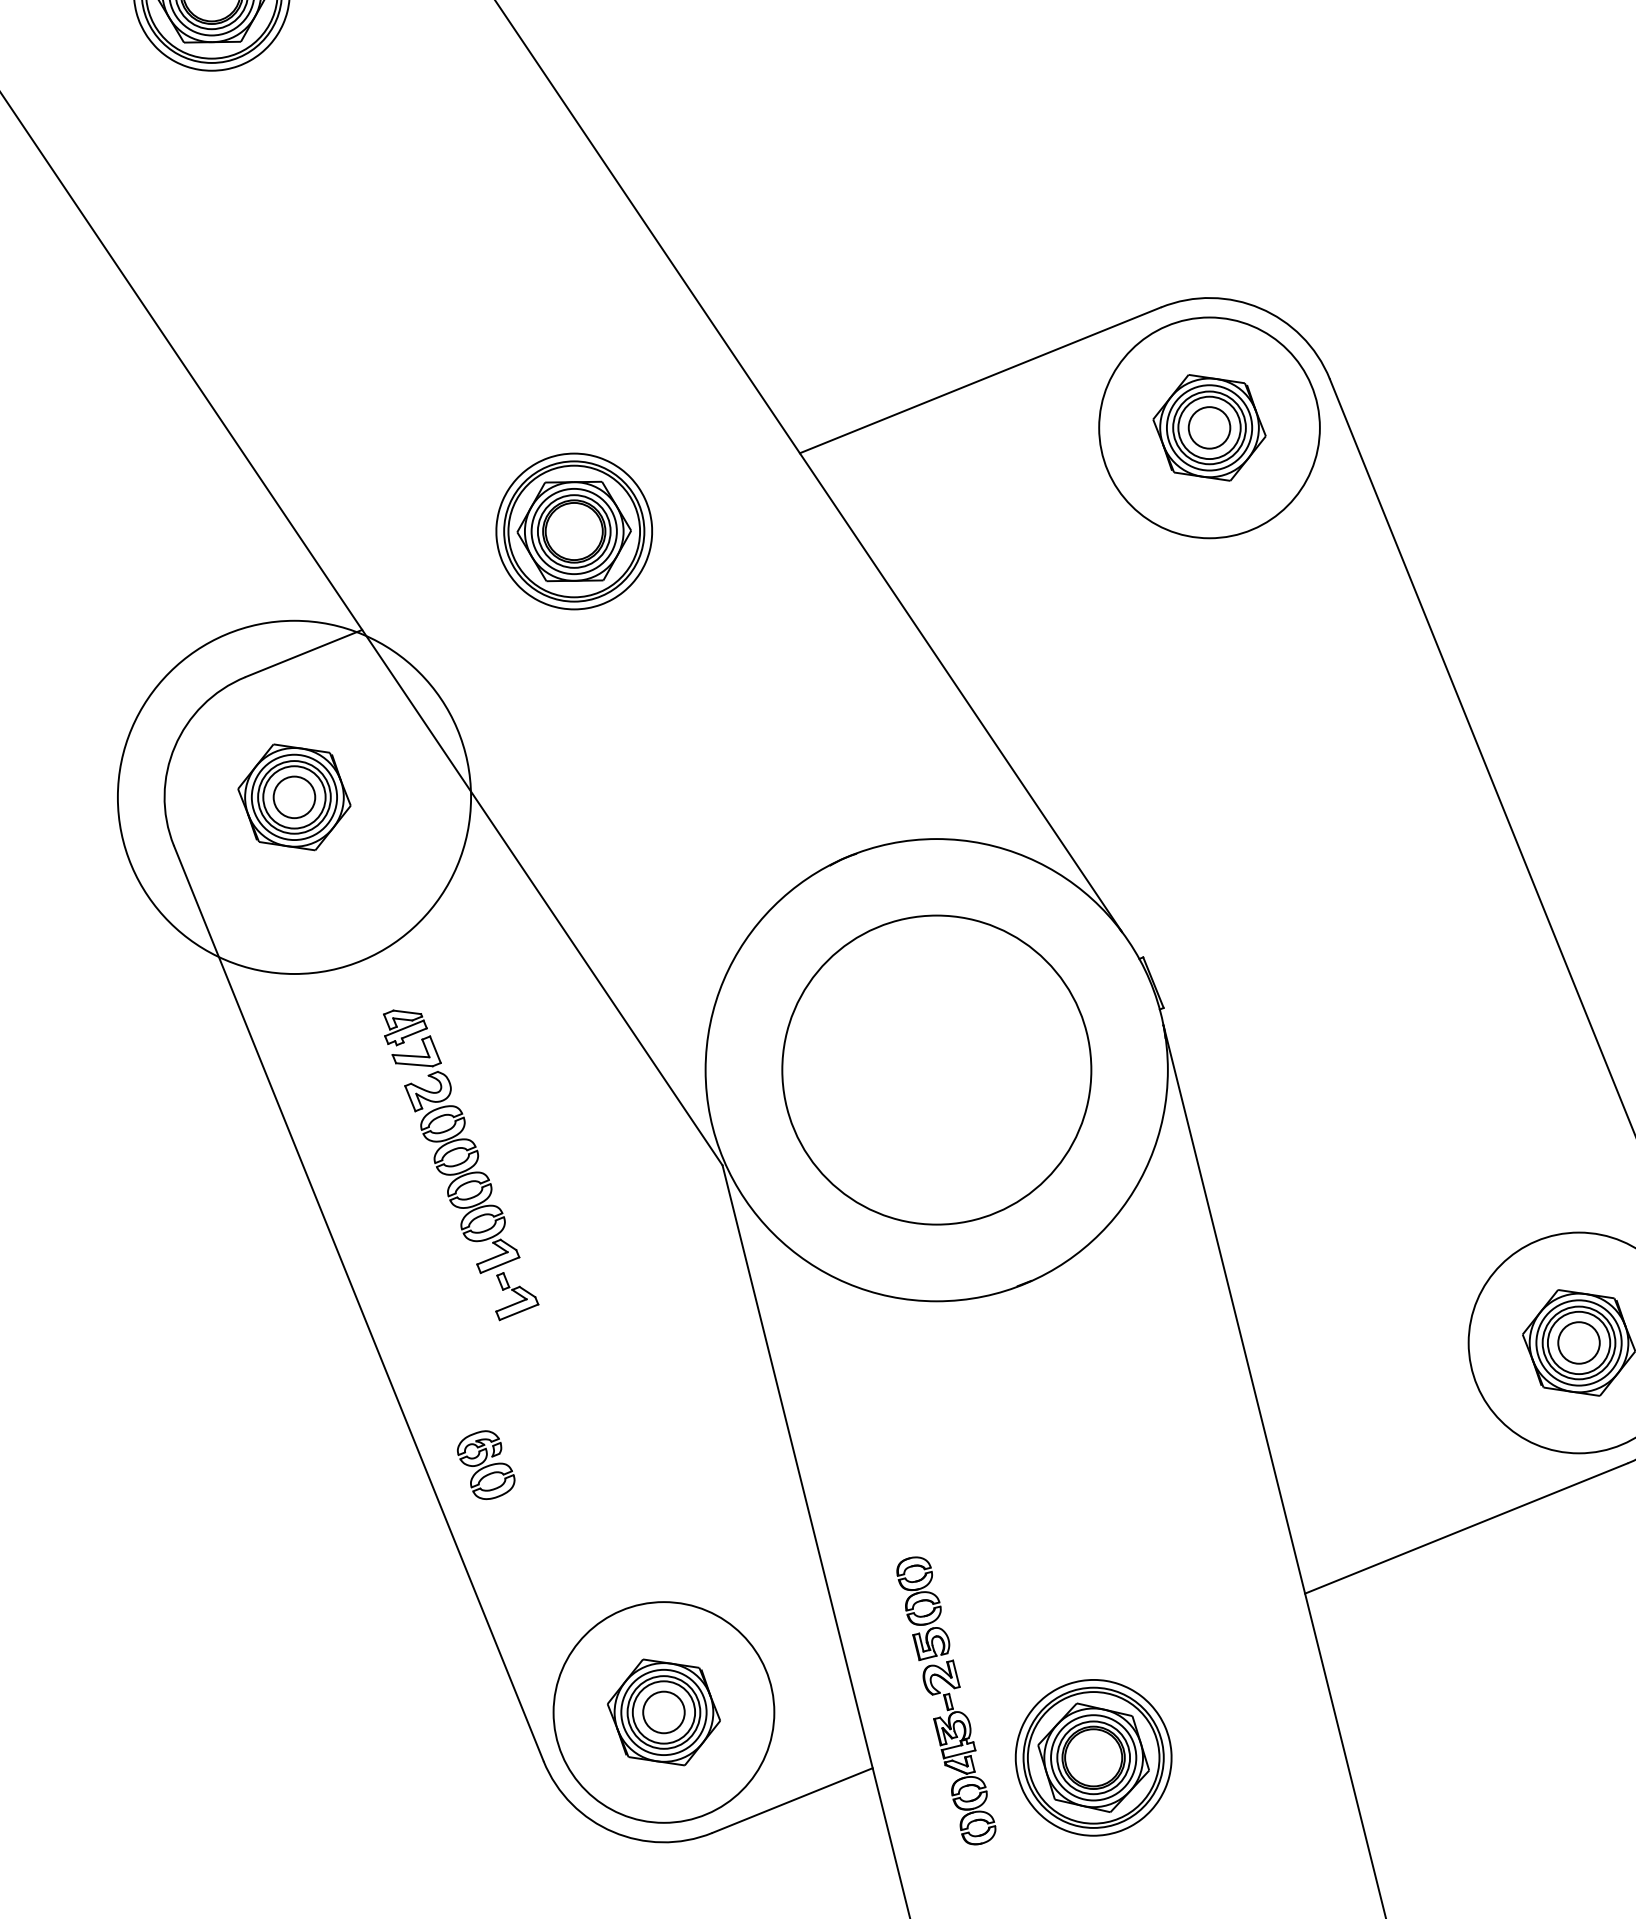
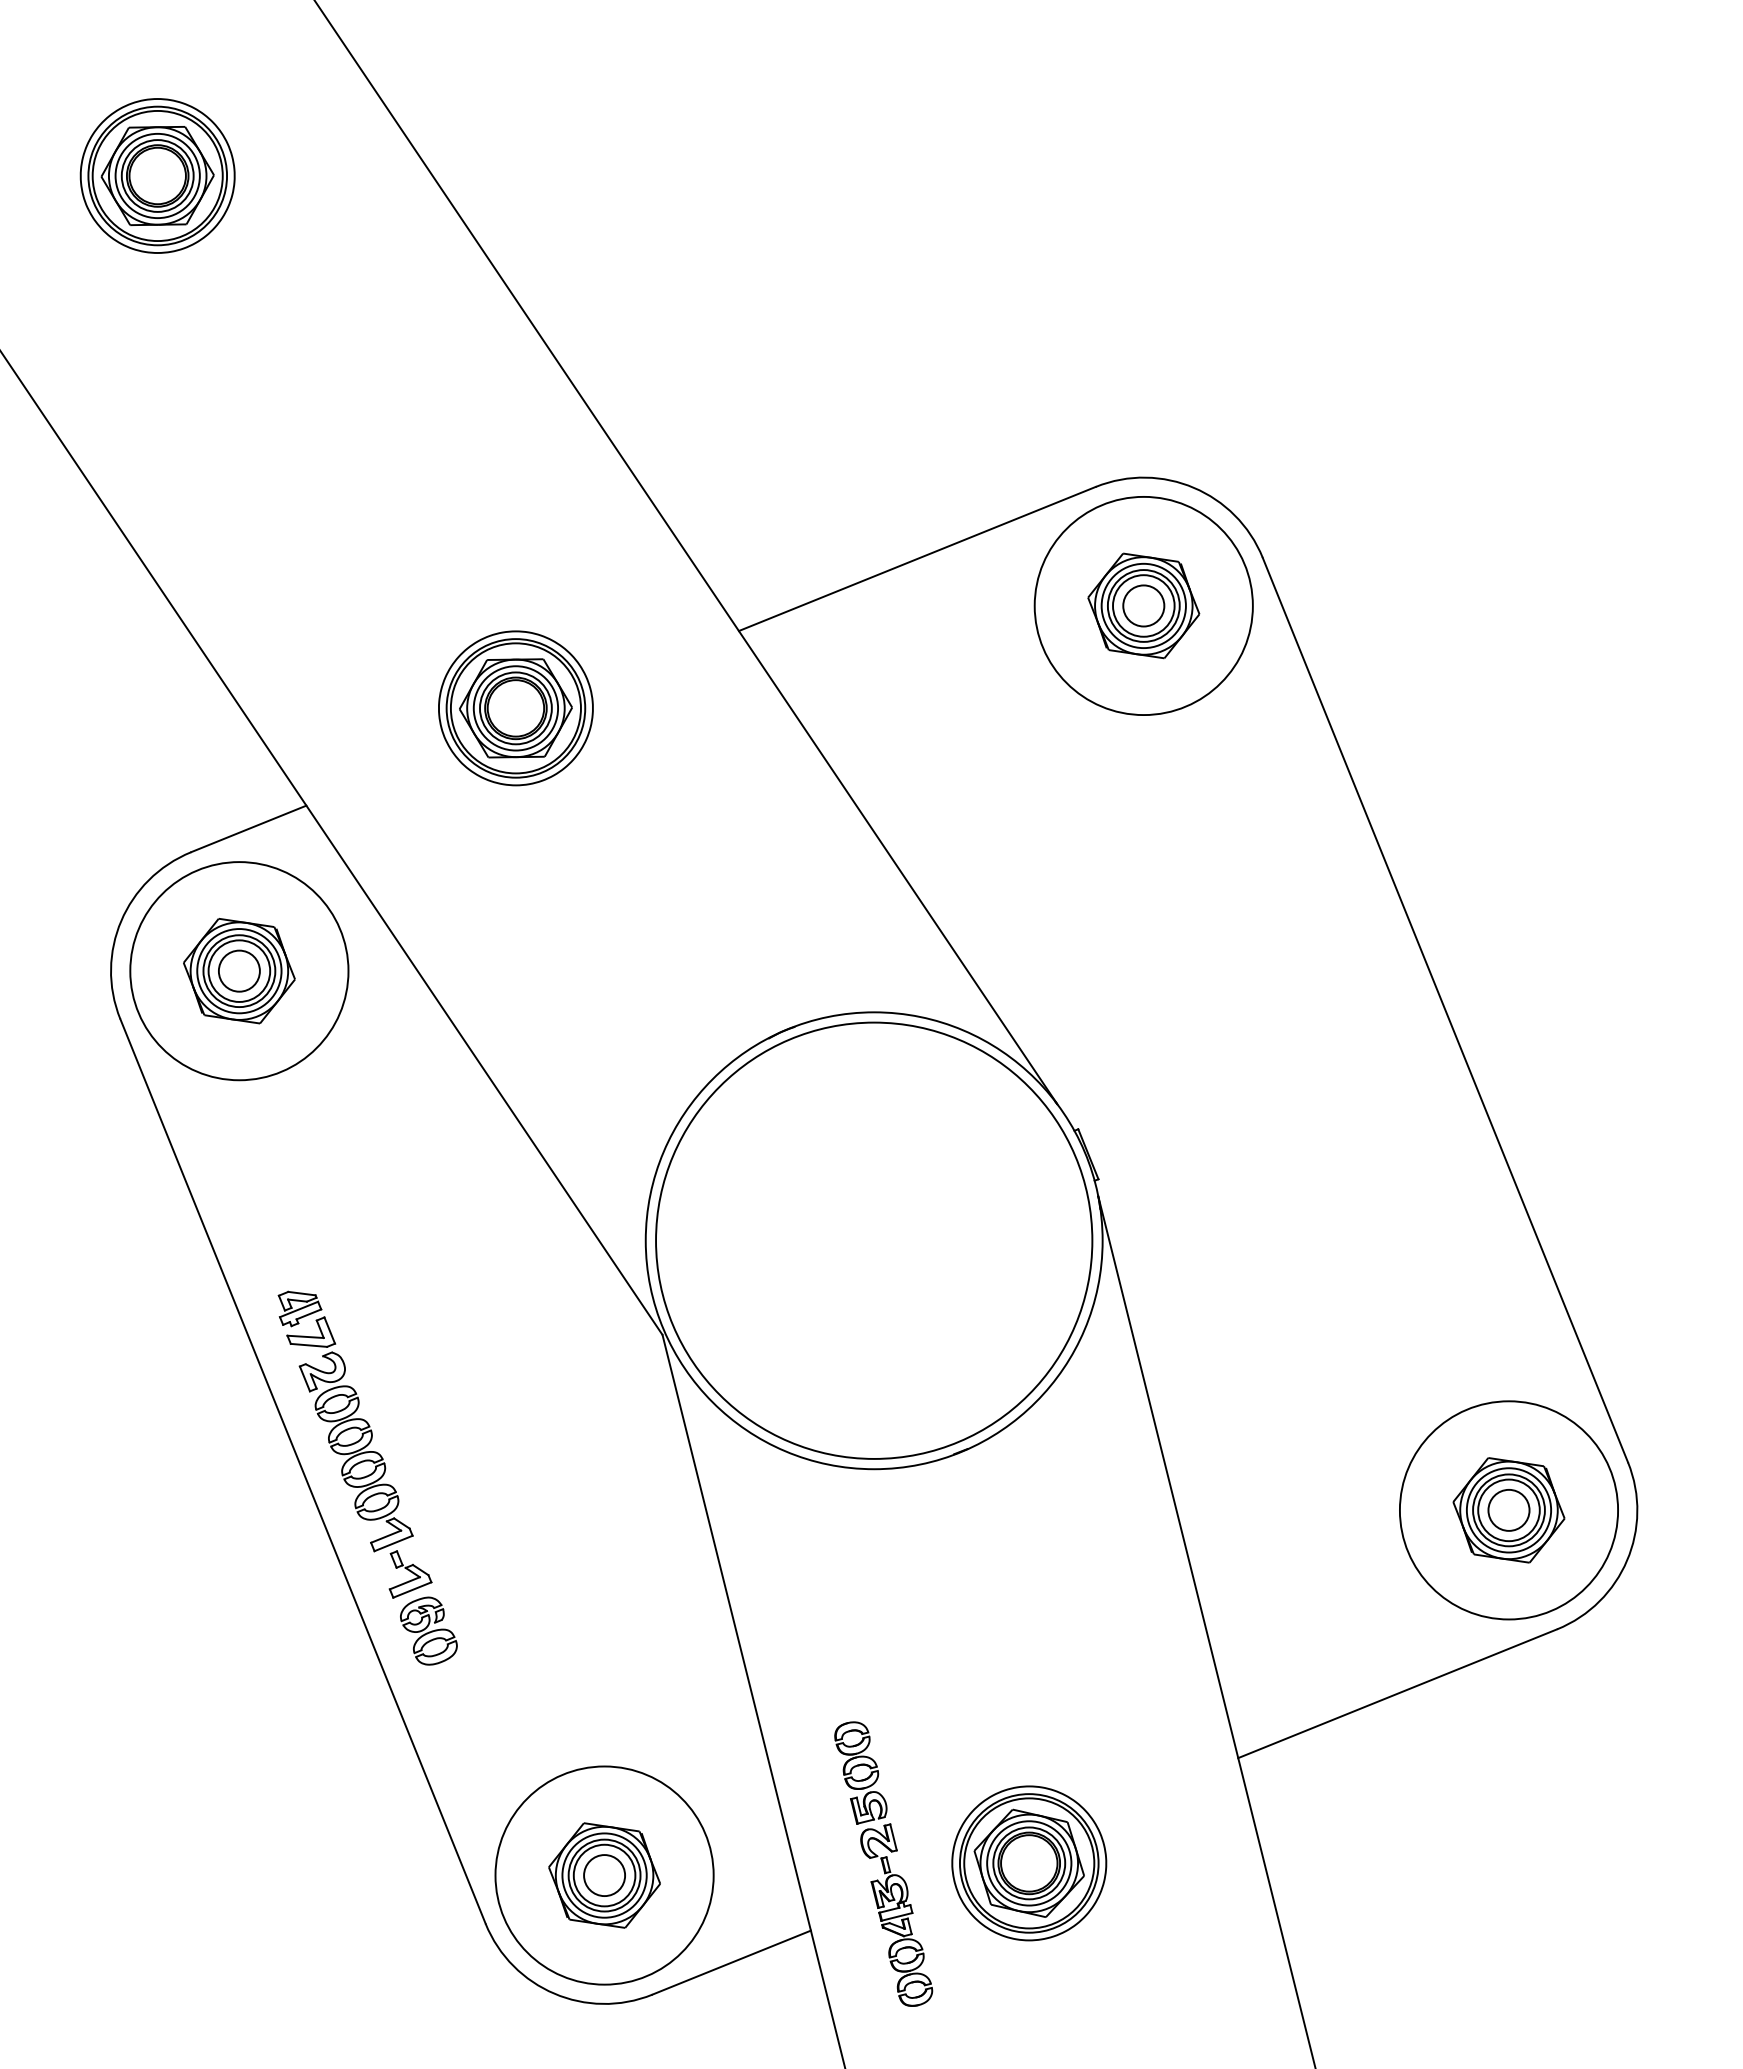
circle: (294, 797) -> (239, 971), size x0.62
circle: (937, 1069) -> (874, 1240), size x1.43
part: (460, 1165) -> (354, 1444), moved
part: (1093, 1757) -> (1029, 1863), moved

